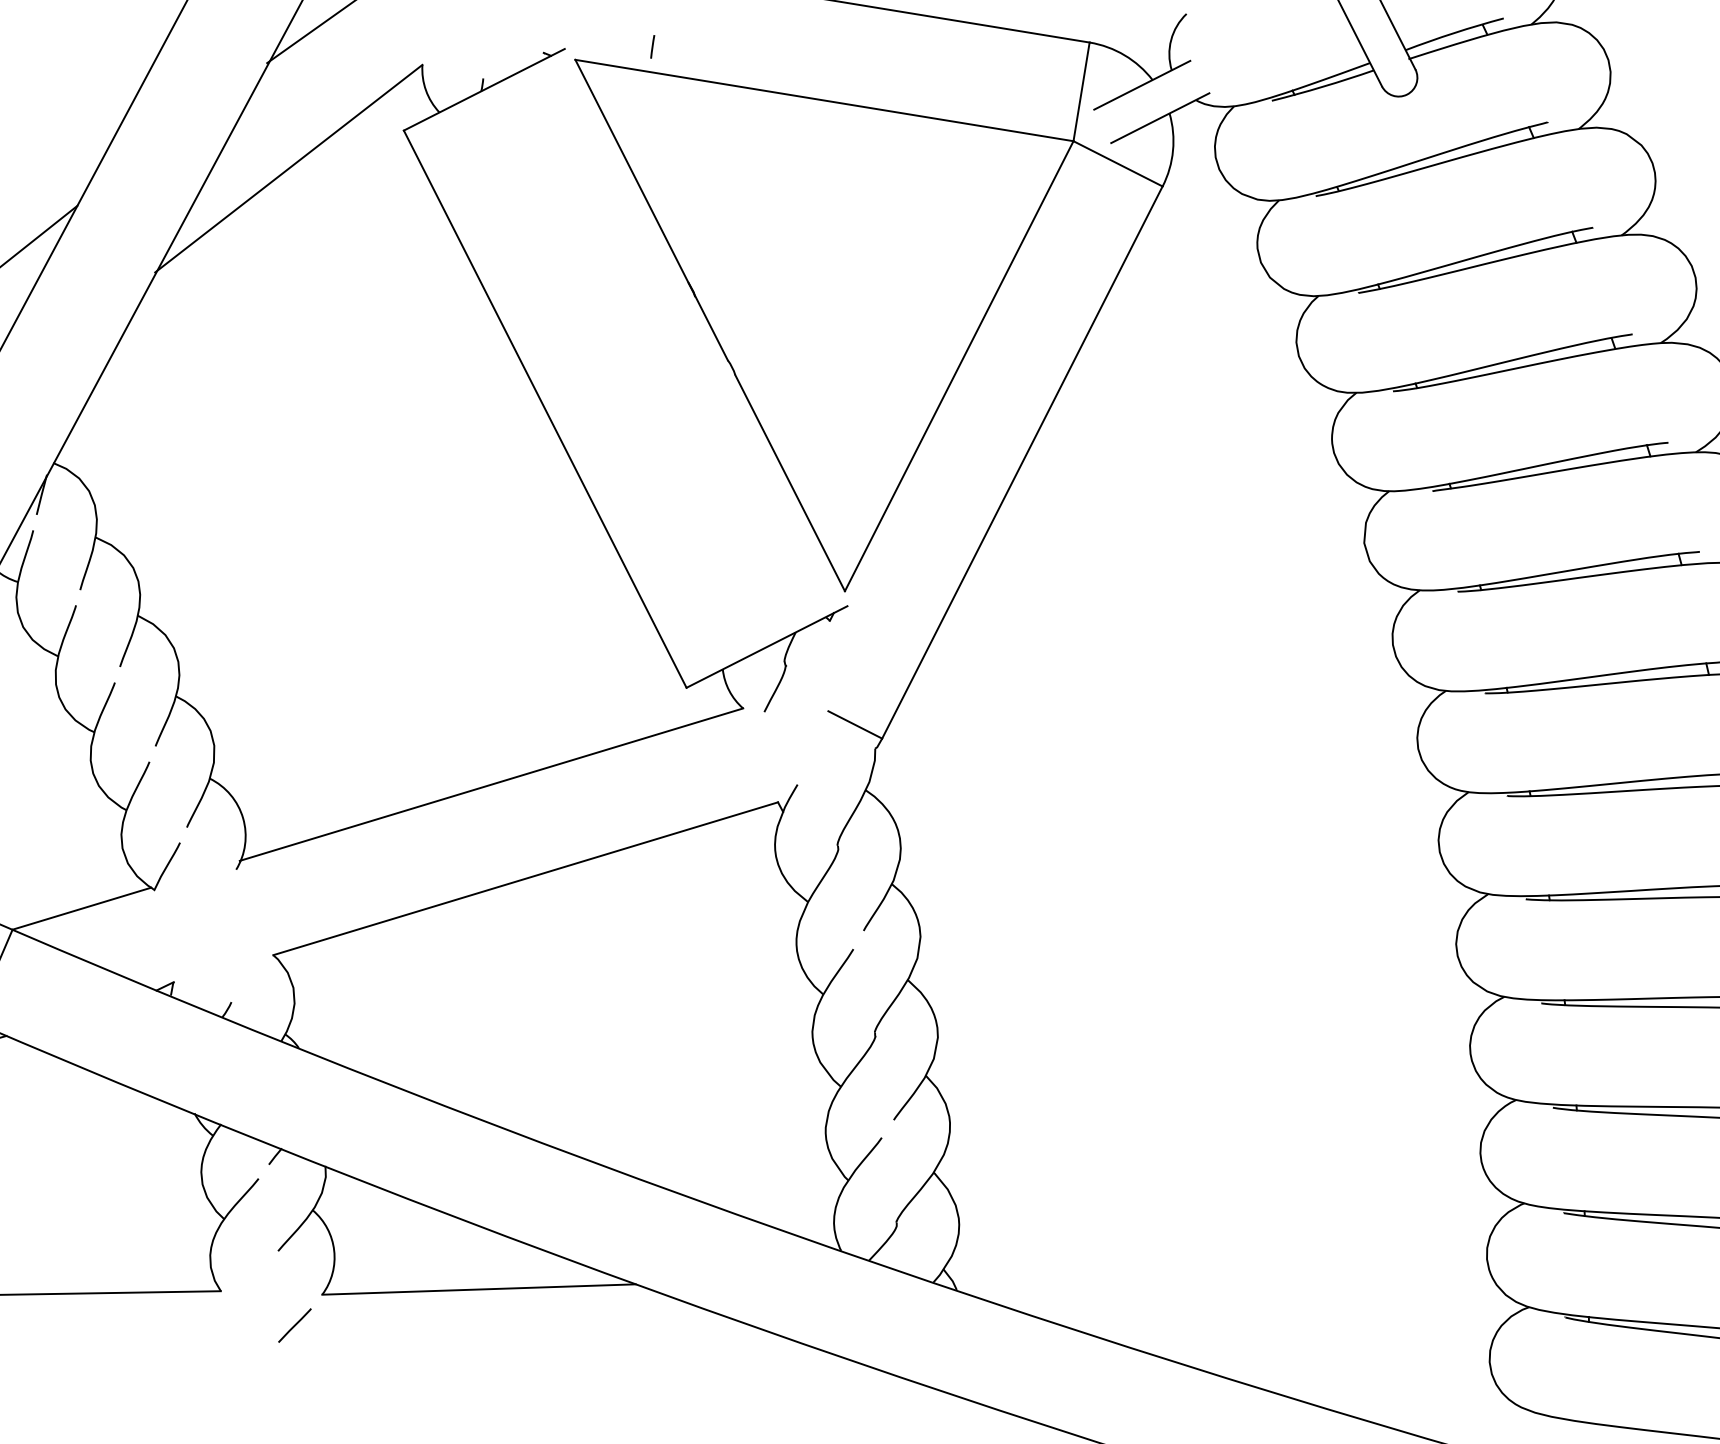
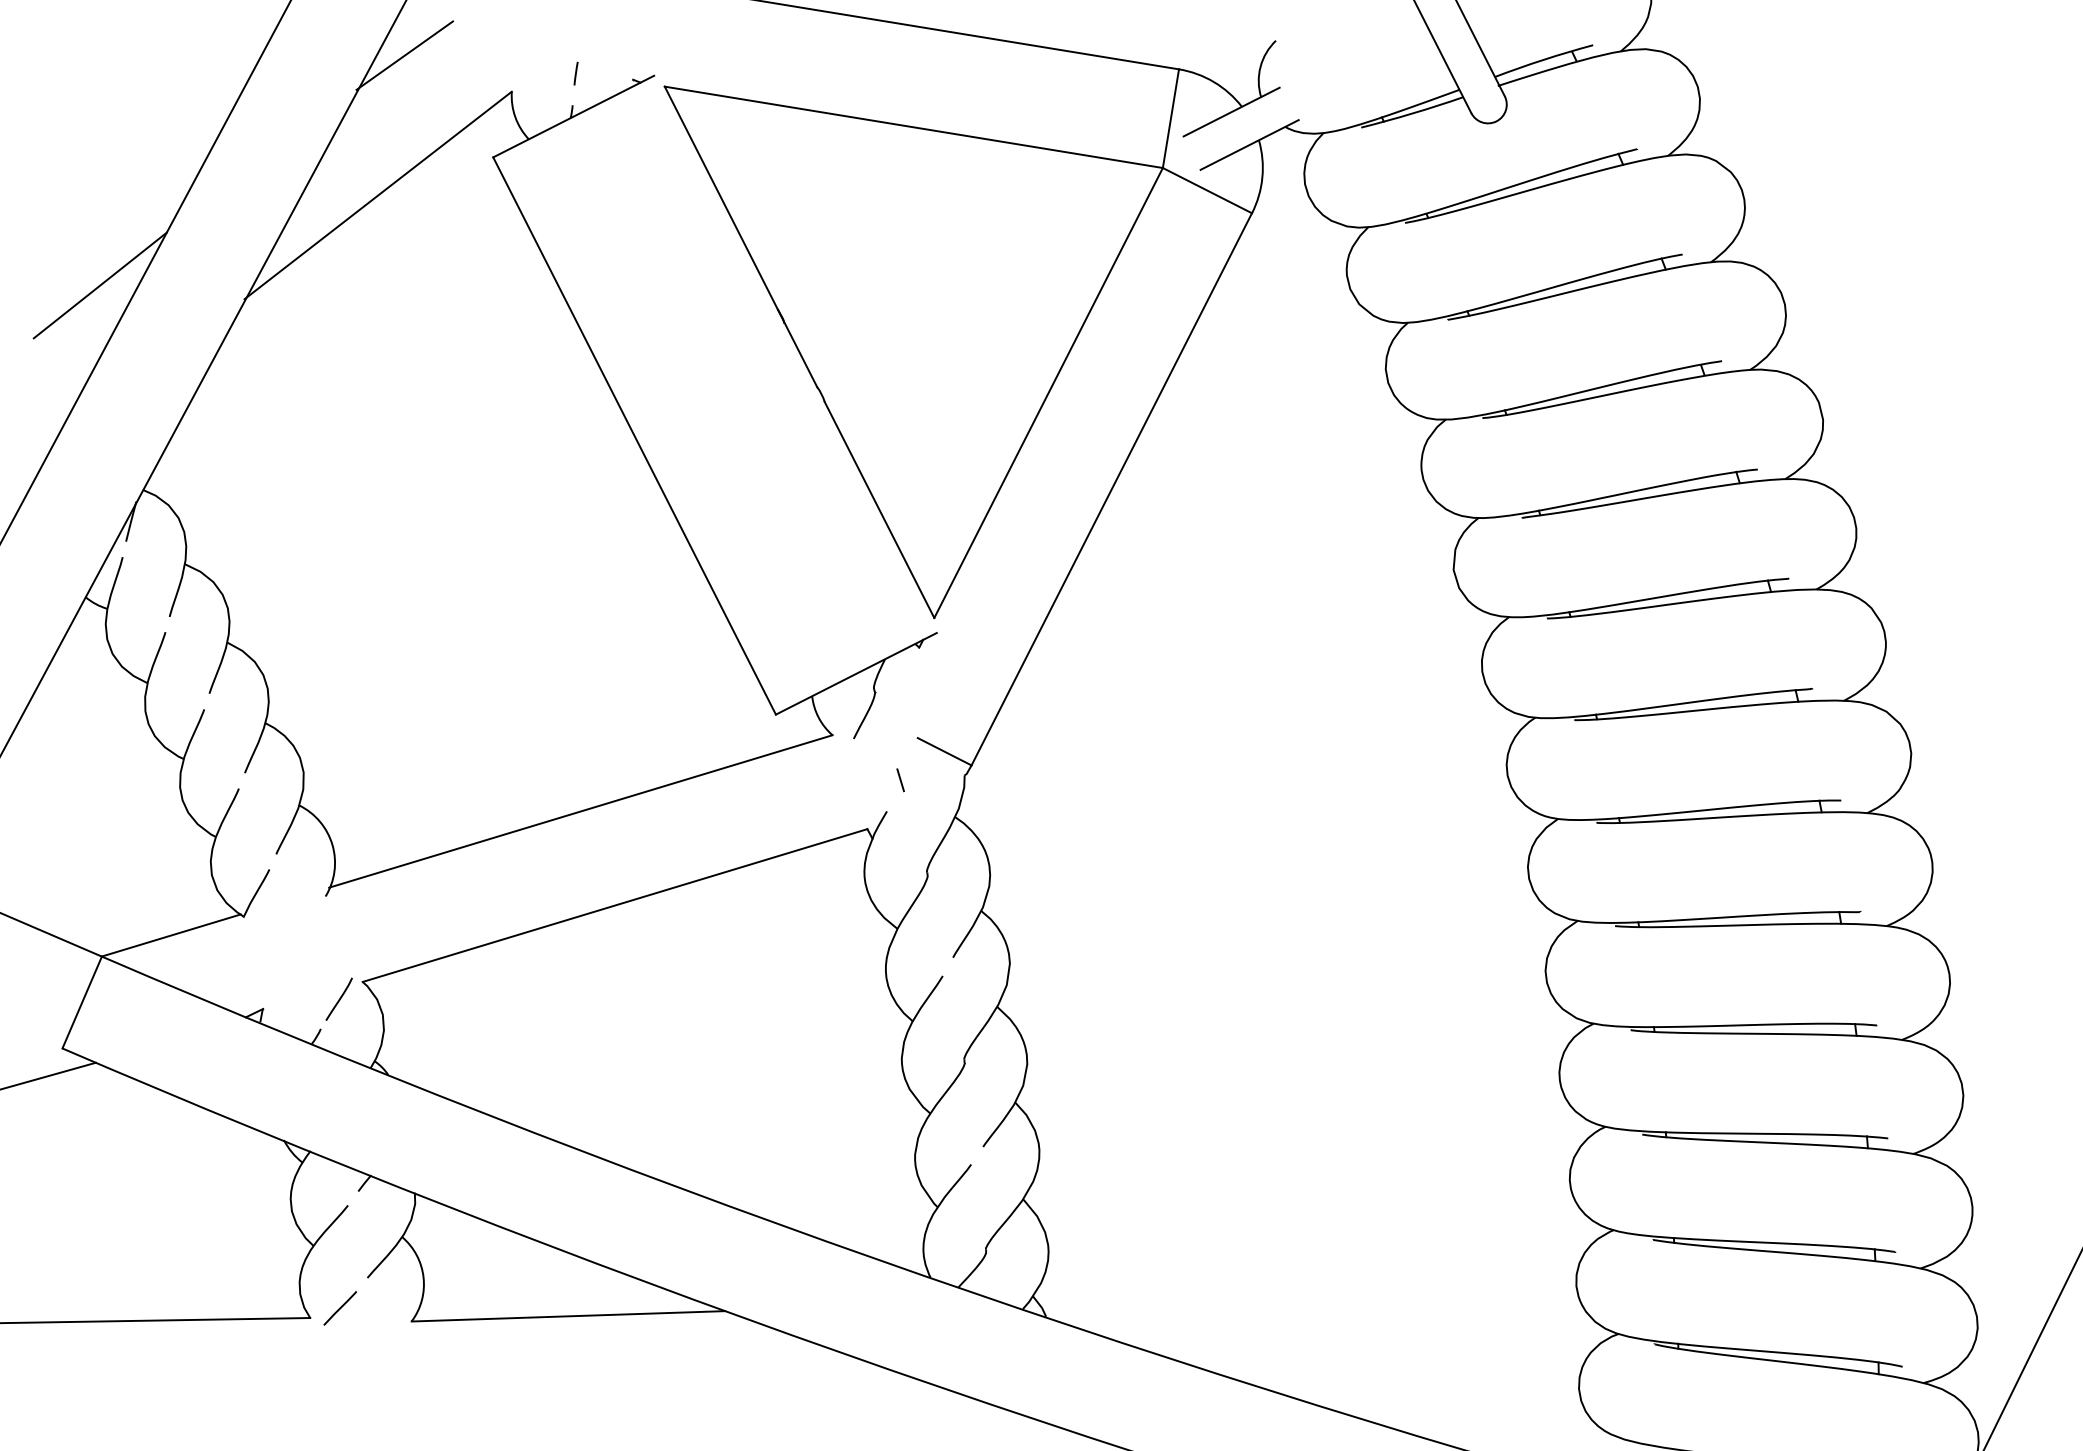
line: (652, 46) -> (575, 73), moved
line: (811, 753) -> (900, 780), added
line: (250, 971) -> (339, 998), added
line: (294, 1325) -> (339, 1308), moved

